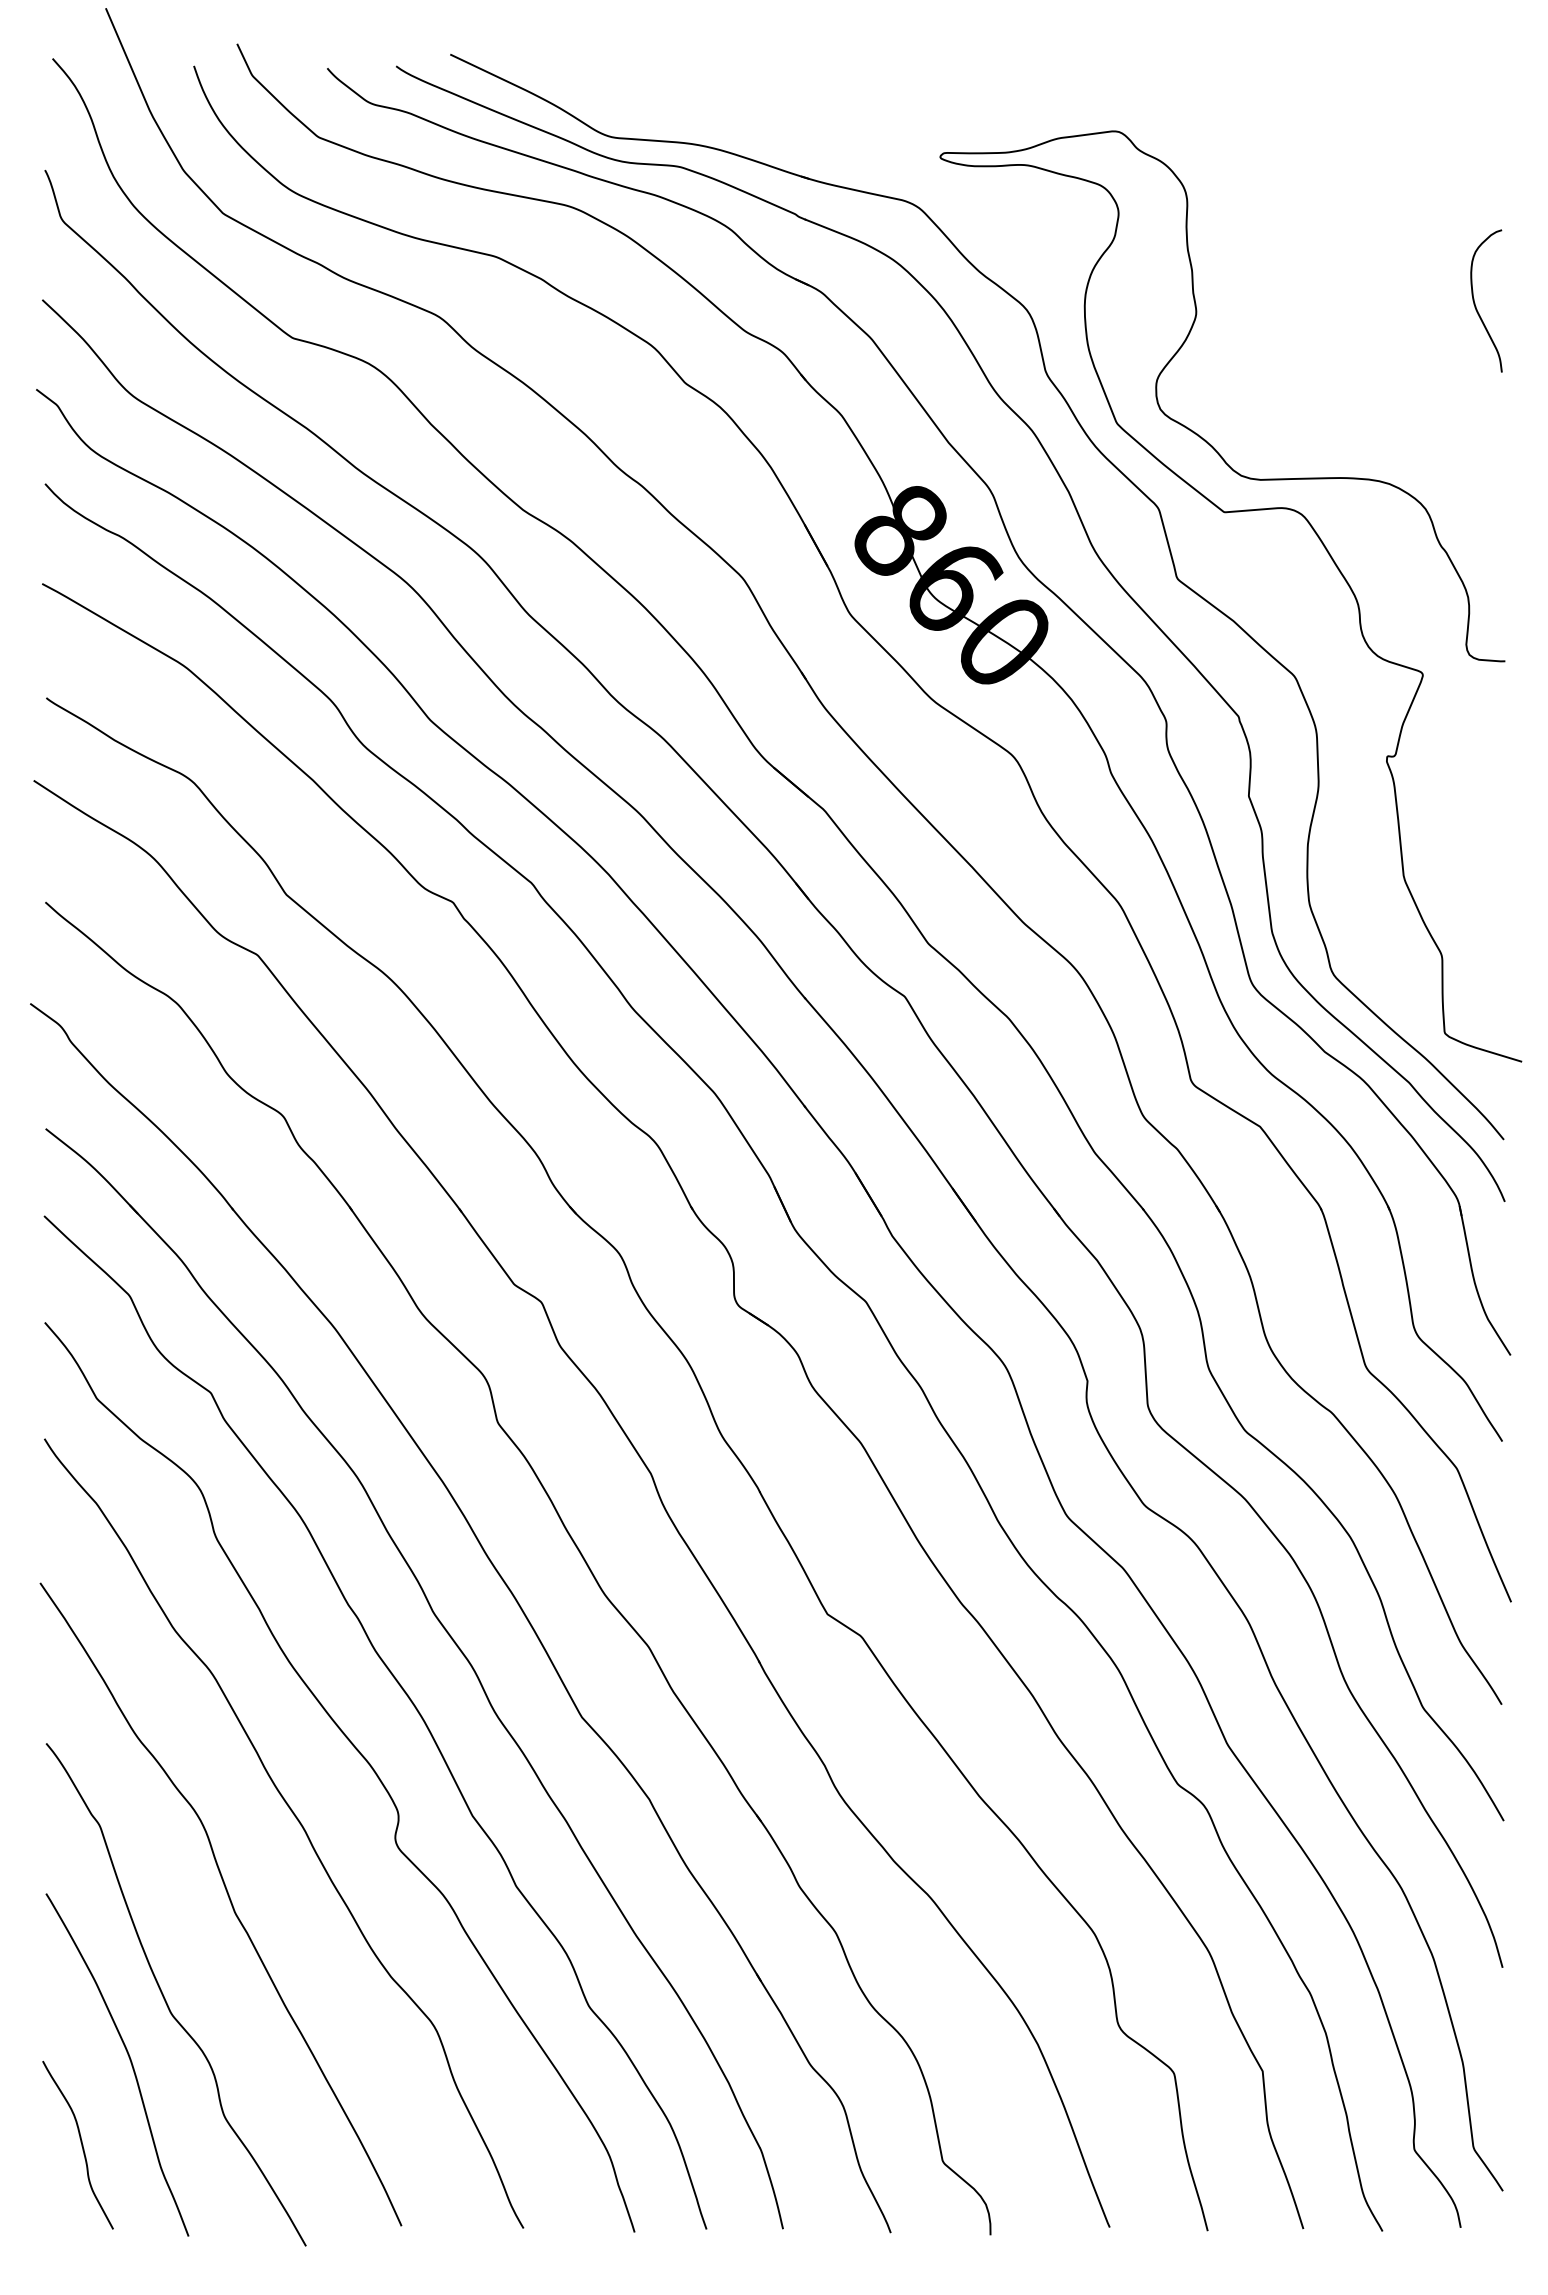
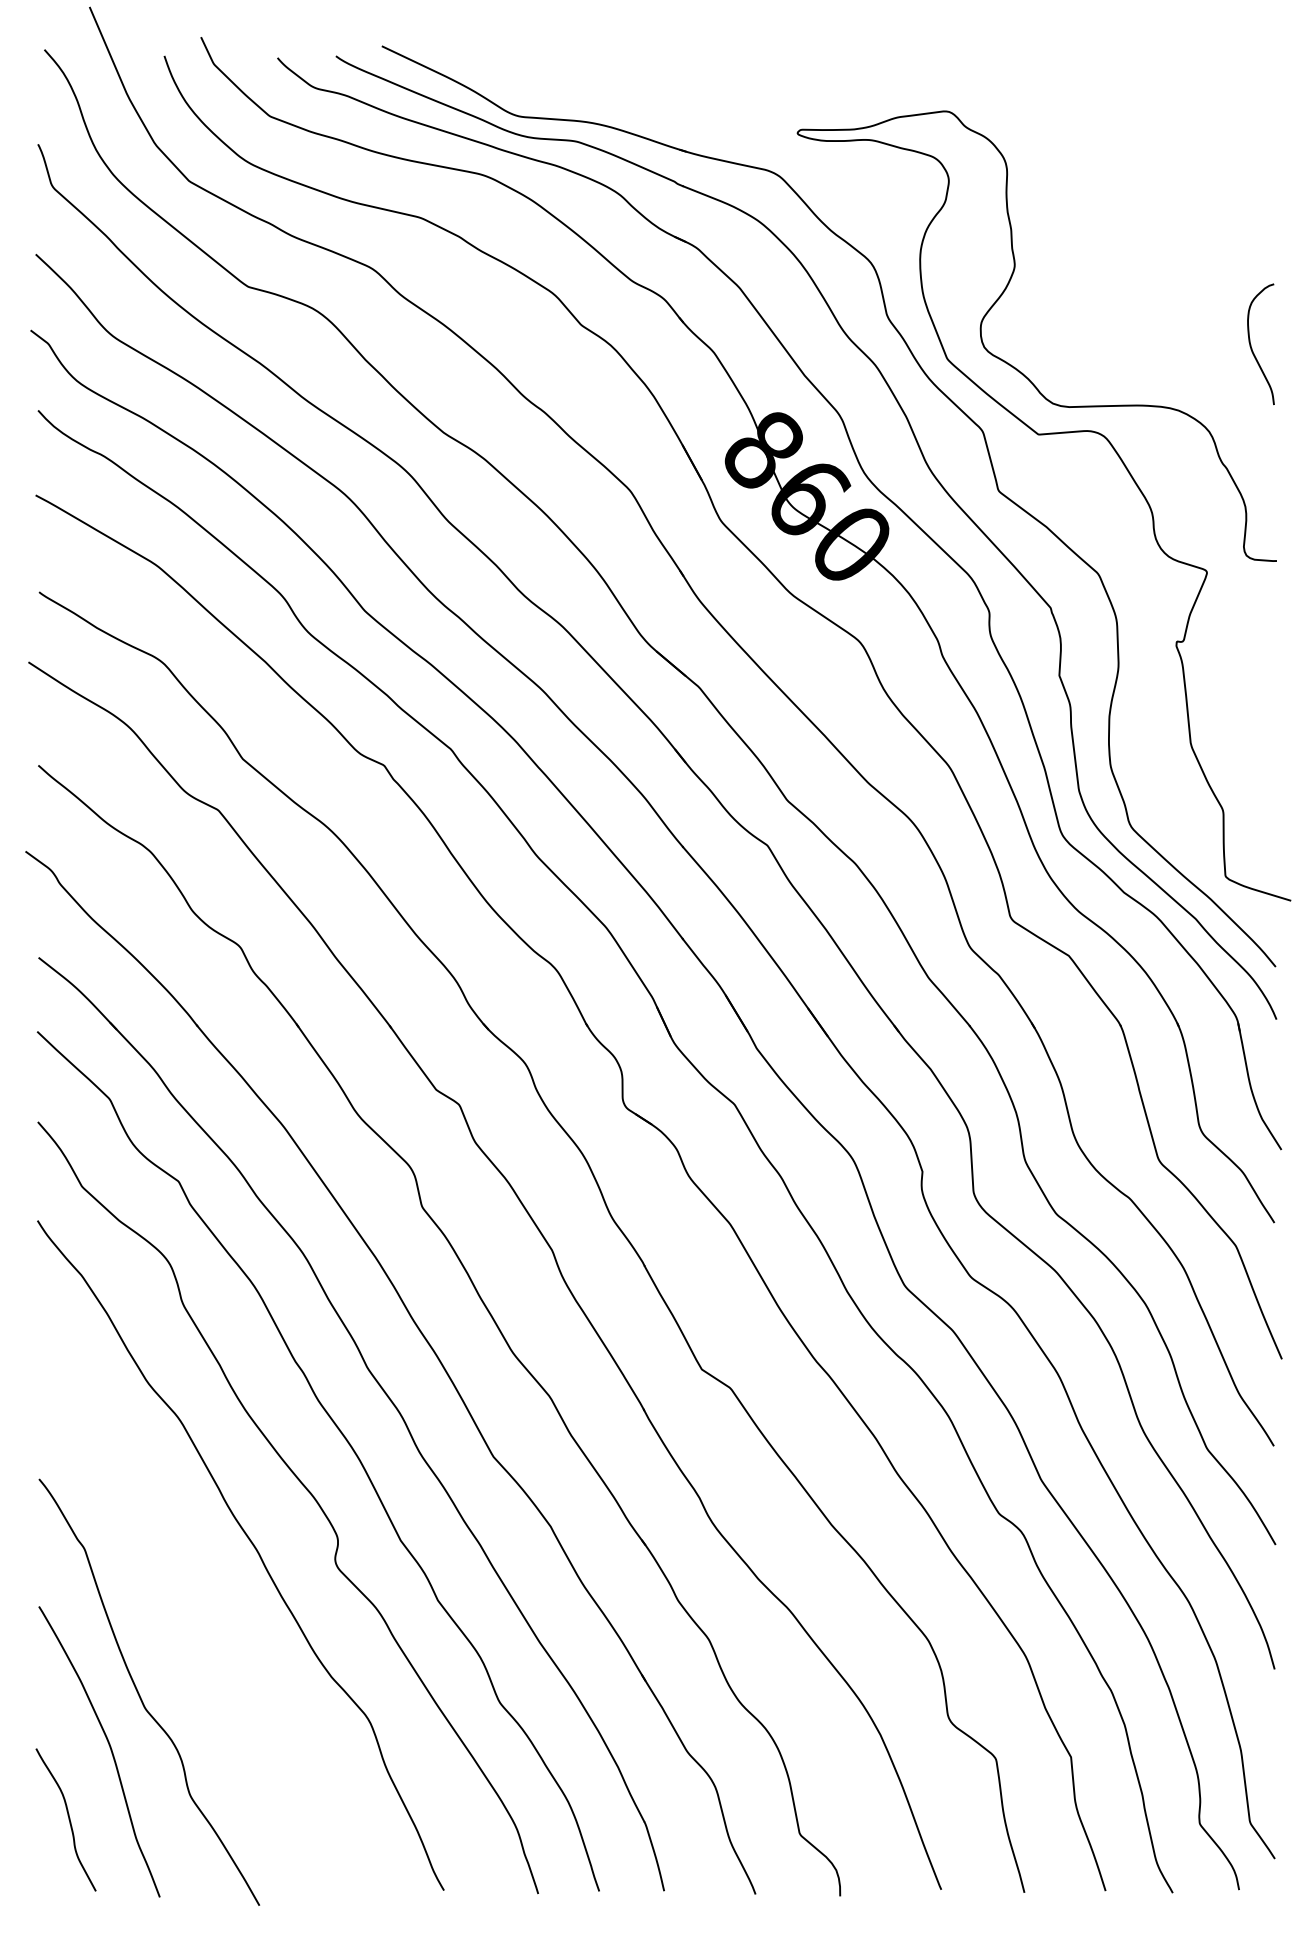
curve: (1475, 301) -> (1251, 344), moved
curve: (229, 1901) -> (194, 1613), removed

